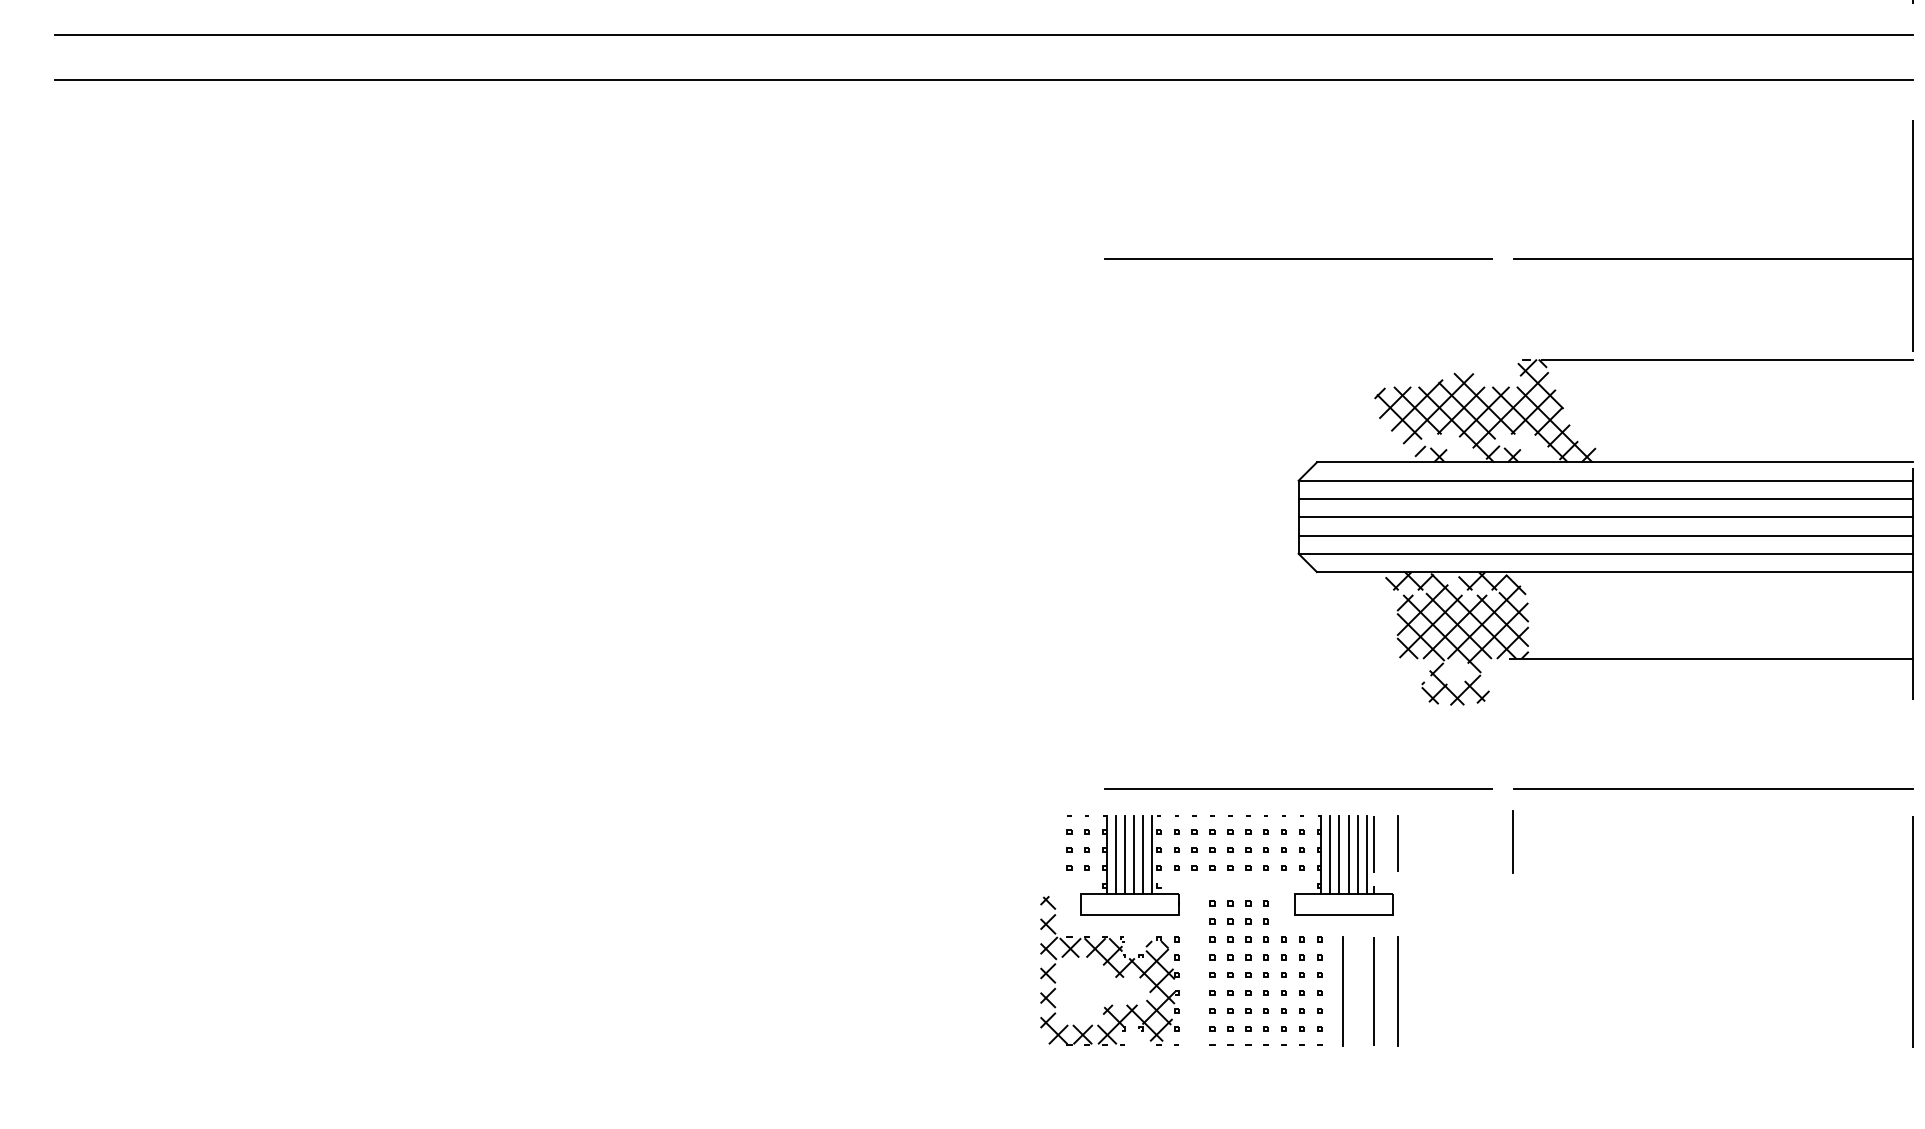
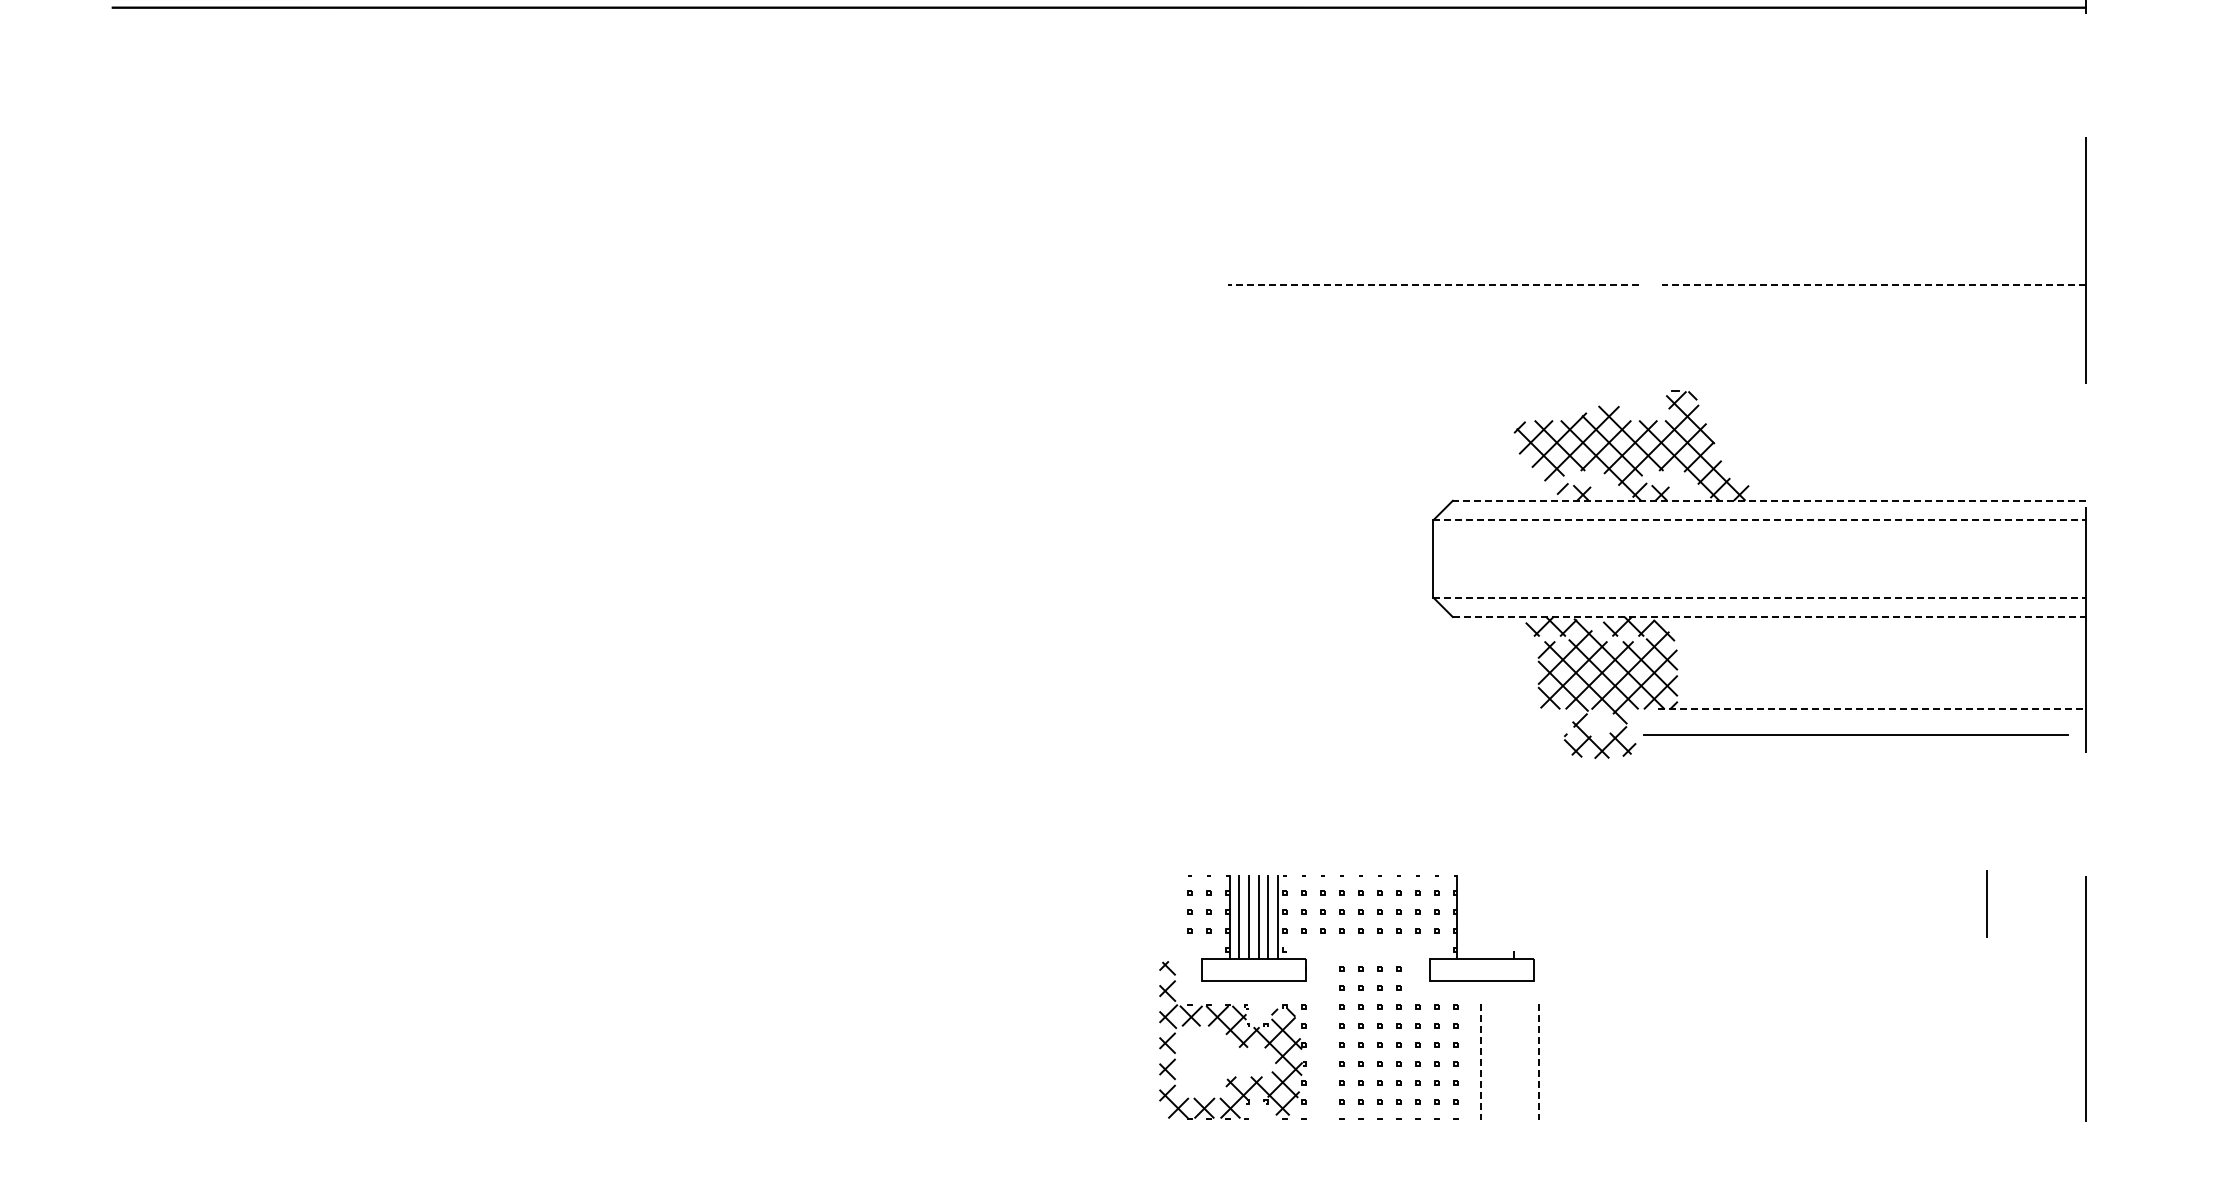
line: (983, 34) -> (1098, 46), removed
line: (983, 79) -> (1098, 94), removed
line: (1297, 258) -> (1432, 284), solid -> dashed
line: (1713, 258) -> (1873, 284), solid -> dashed
line: (1727, 359) -> (1888, 391), removed
line: (1614, 462) -> (1768, 500), solid -> dashed
line: (1606, 481) -> (1760, 520), solid -> dashed
line: (1605, 498) -> (1759, 539), removed
line: (1605, 516) -> (1759, 558), removed
line: (1605, 535) -> (1759, 578), removed
line: (1606, 553) -> (1760, 597), solid -> dashed
line: (1615, 572) -> (1769, 617), solid -> dashed
line: (1712, 659) -> (1872, 709), solid -> dashed
line: (1713, 788) -> (1855, 734), moved
line: (1298, 789) -> (1433, 847), removed
line: (1512, 841) -> (1986, 903), moved
line: (1398, 843) -> (1539, 905), removed
line: (1373, 844) -> (1513, 906), removed
line: (1330, 855) -> (1467, 917), removed
line: (1339, 855) -> (1476, 917), removed
line: (1348, 855) -> (1486, 917), removed
line: (1357, 855) -> (1496, 917), removed
line: (1366, 855) -> (1505, 917), removed
line: (1342, 991) -> (1480, 1062), solid -> dashed
line: (1373, 991) -> (1513, 1062), removed
line: (1398, 991) -> (1539, 1062), solid -> dashed

